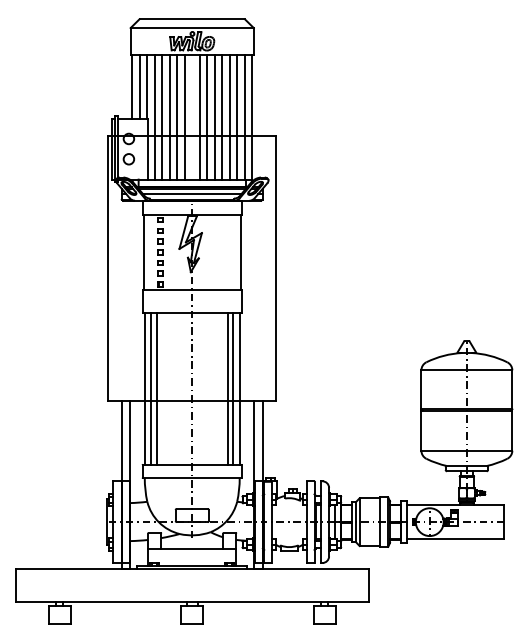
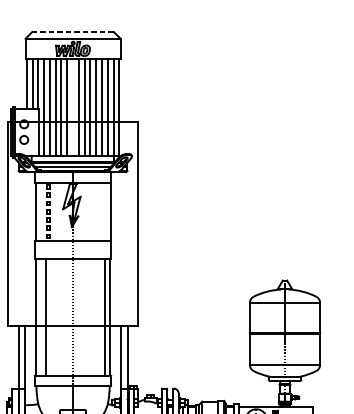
line: (192, 19) -> (73, 32), solid -> dashed
line: (151, 388) -> (41, 316), removed
line: (227, 388) -> (100, 316), removed

